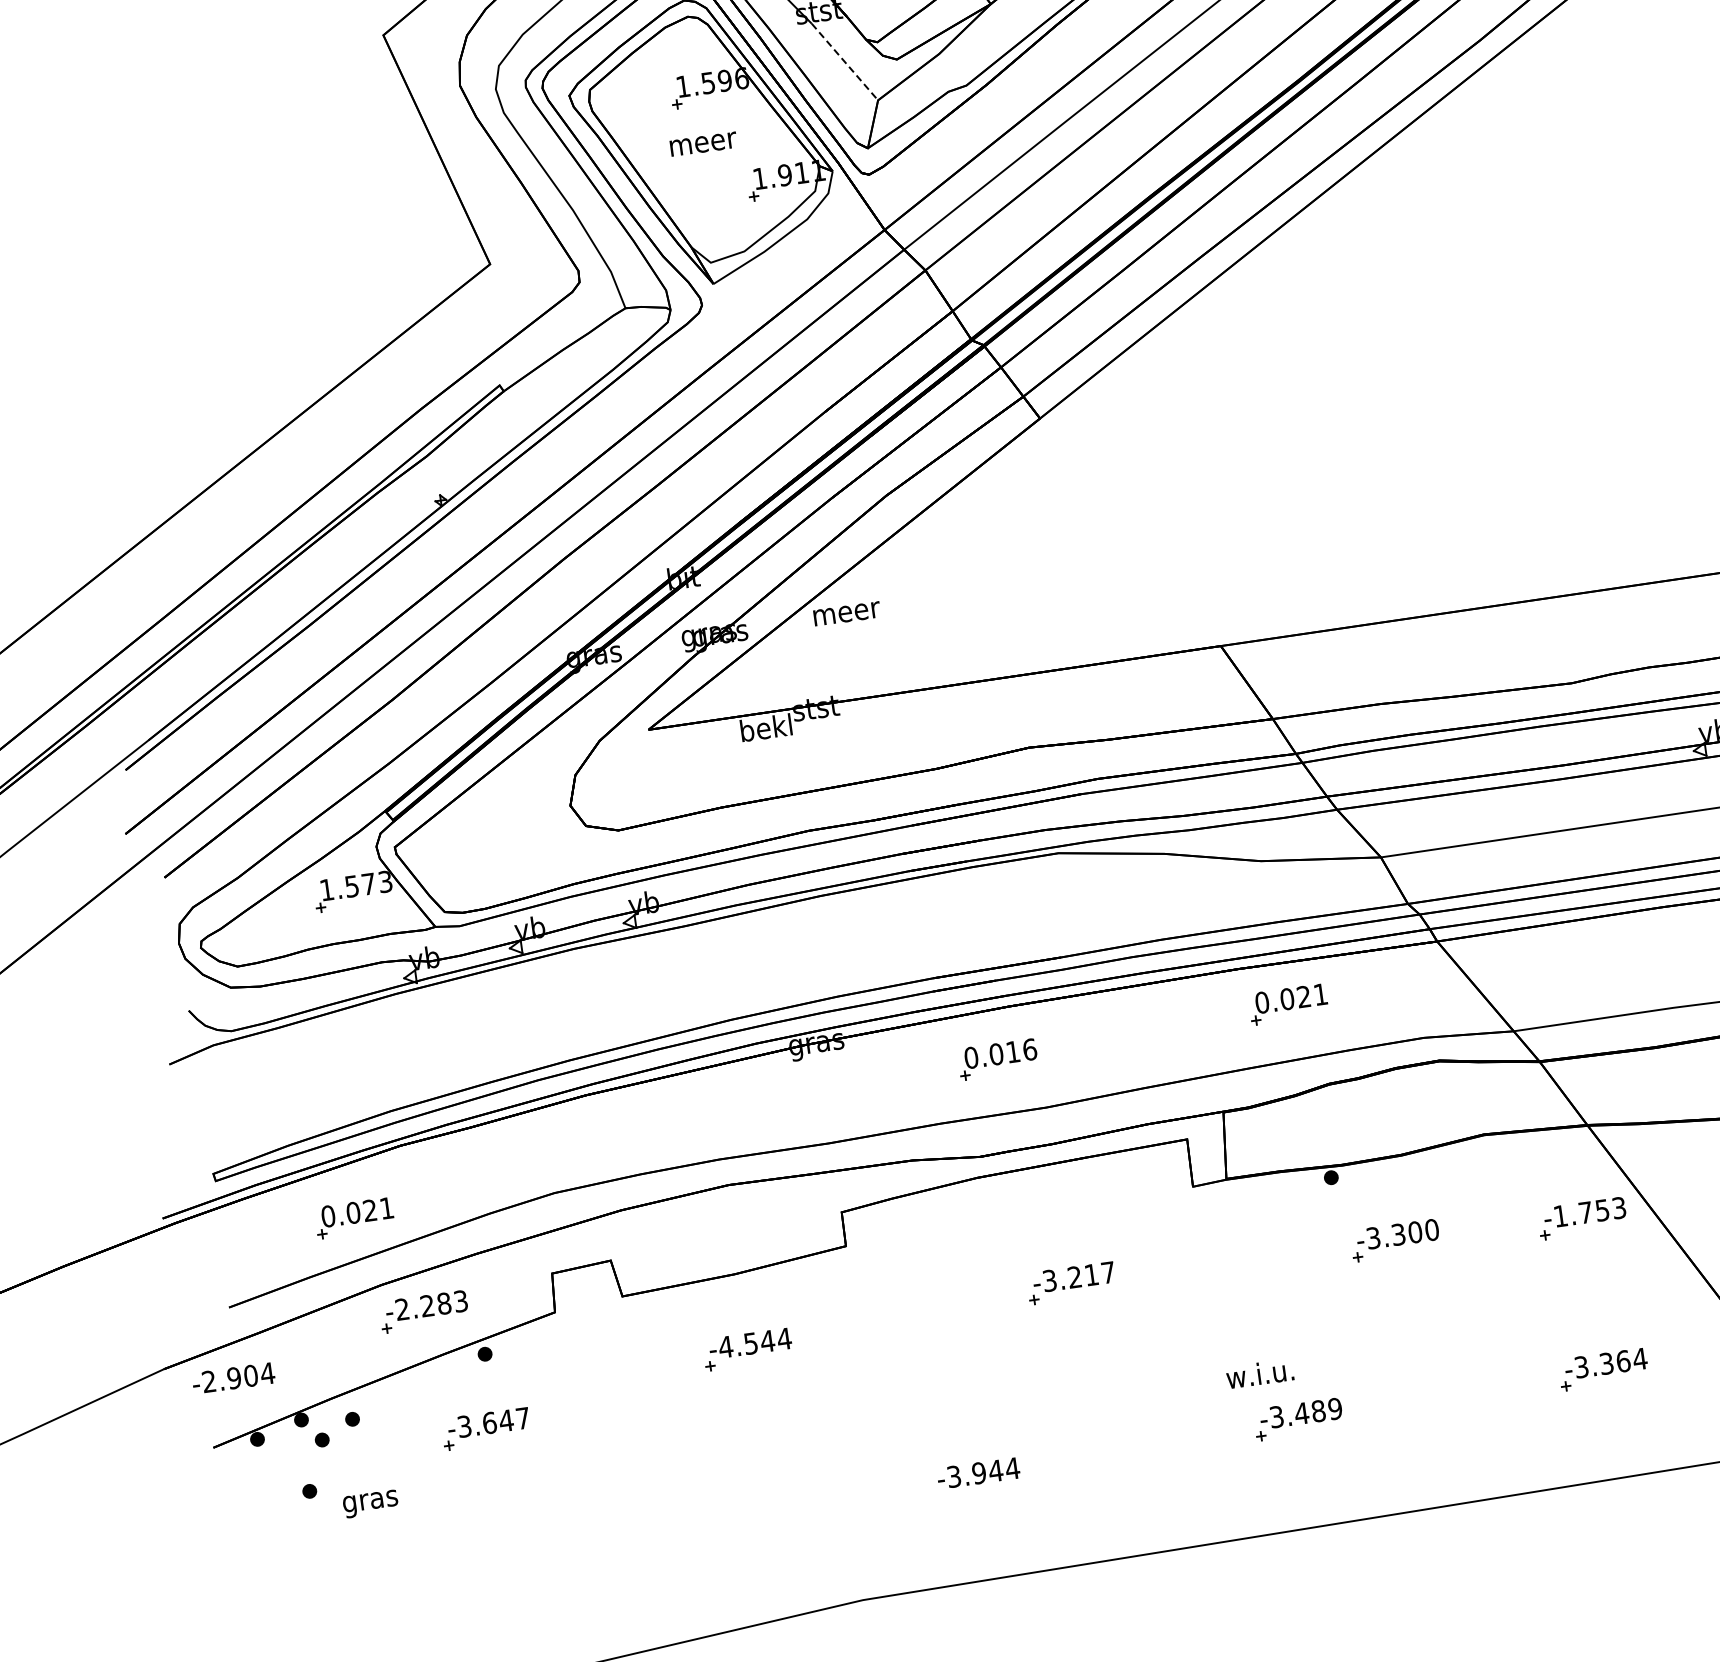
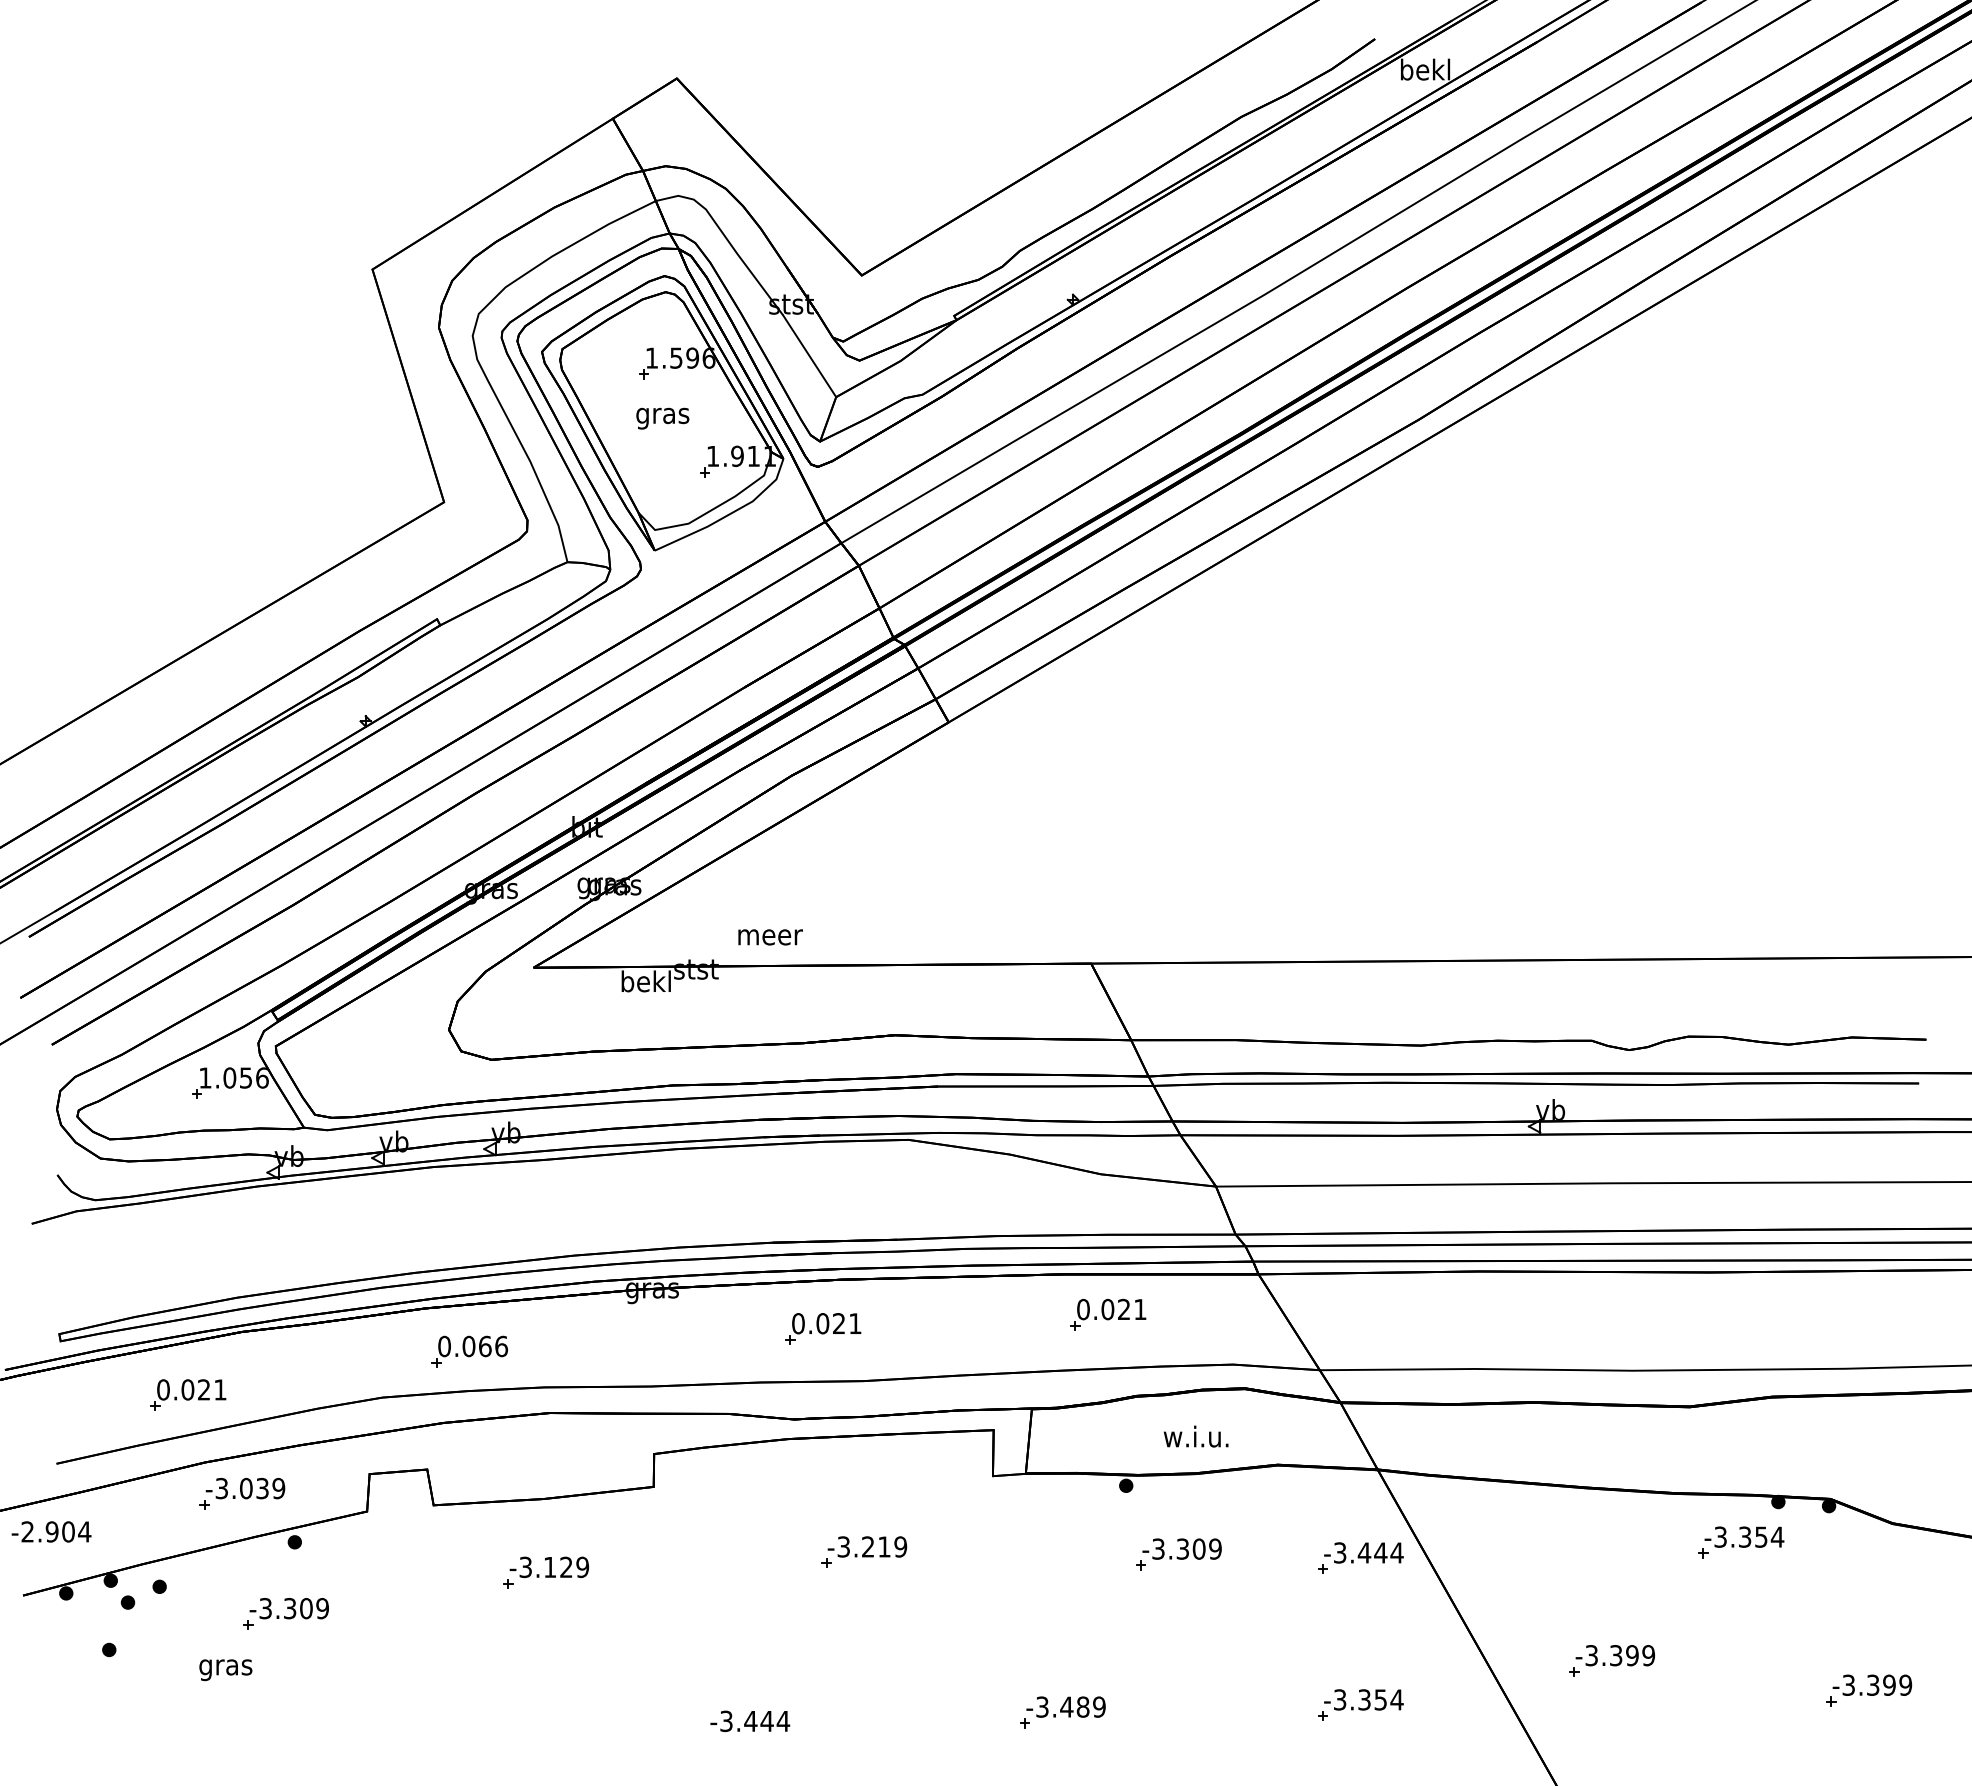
line: (844, 62) -> (809, 356), dashed -> solid
text: (703, 146) -> (663, 418), meer -> gras
text: (847, 614) -> (770, 937), moved
text: (368, 883) -> (245, 1077), 1.573 -> 1.056
text: (1021, 1050) -> (847, 1323), 0.016 -> 0.021
part: (637, 1133) -> (469, 1351), added
text: (1589, 1211) -> (1368, 1552), -1.753 -> -3.444
text: (1432, 1229) -> (1215, 1548), -3.300 -> -3.309
text: (1108, 1272) -> (900, 1546), -3.217 -> -3.219
text: (431, 1305) -> (250, 1488), -2.283 -> -3.039
text: (755, 1343) -> (554, 1567), -4.544 -> -3.129
text: (1623, 1360) -> (1380, 1699), -3.364 -> -3.354
text: (1259, 1373) -> (1195, 1436), moved
text: (505, 1420) -> (305, 1608), -3.647 -> -3.309
text: (978, 1473) -> (750, 1721), -3.944 -> -3.444
text: (370, 1504) -> (225, 1670), moved

